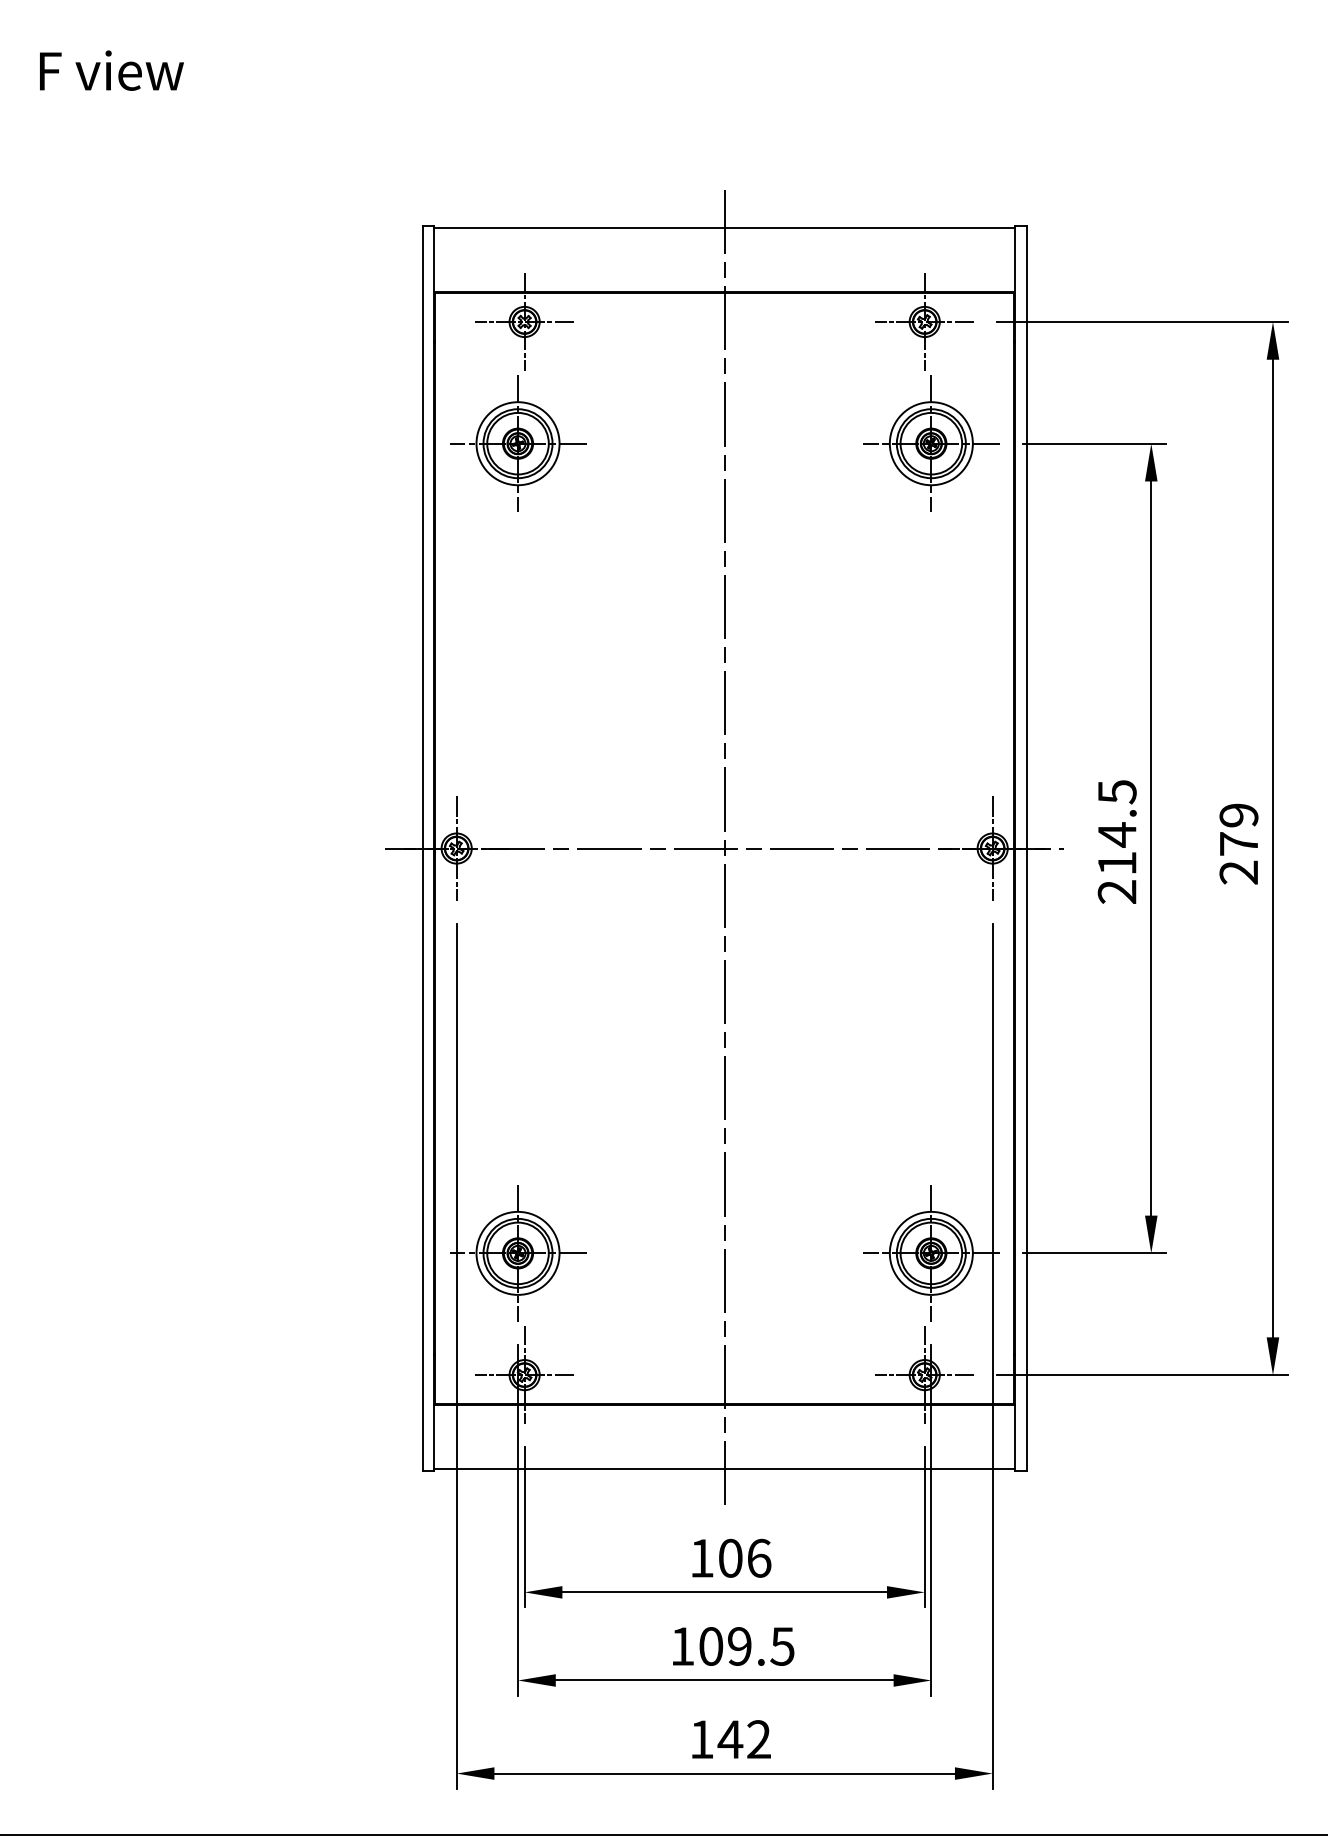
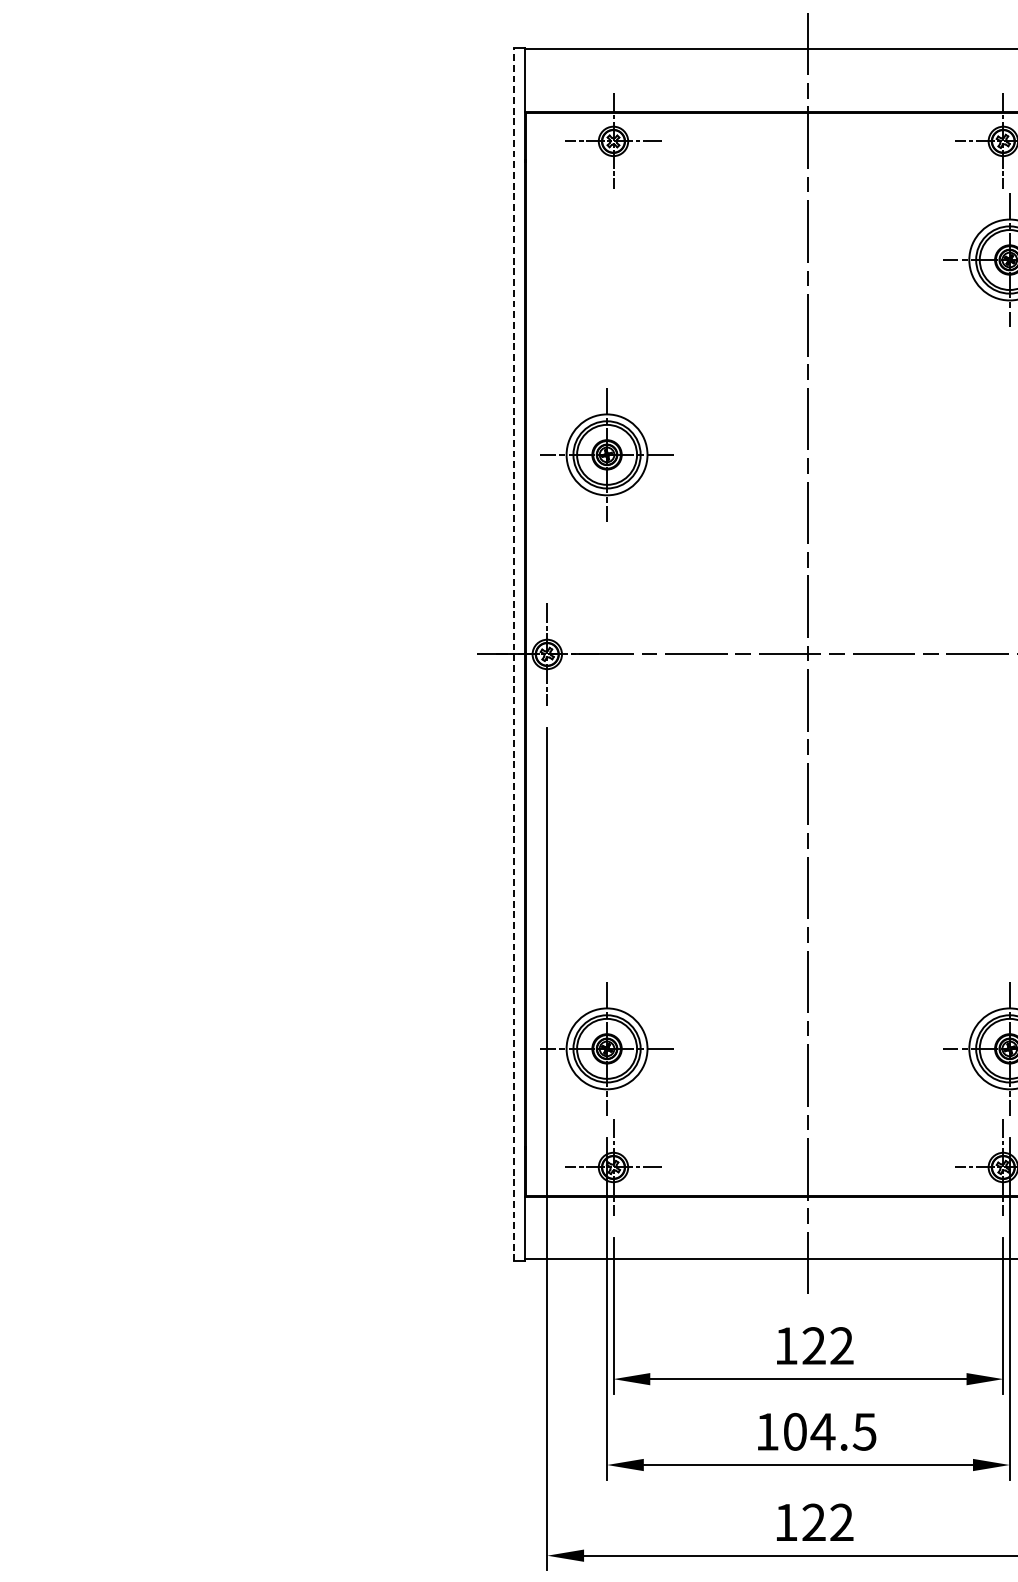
part: (518, 443) -> (607, 454), moved
line: (422, 848) -> (513, 654), solid -> dashed
text: (744, 1557) -> (827, 1345), 106 -> 122
text: (739, 1646) -> (822, 1431), 109.5 -> 104.5
text: (730, 1739) -> (814, 1522), 142 -> 122

